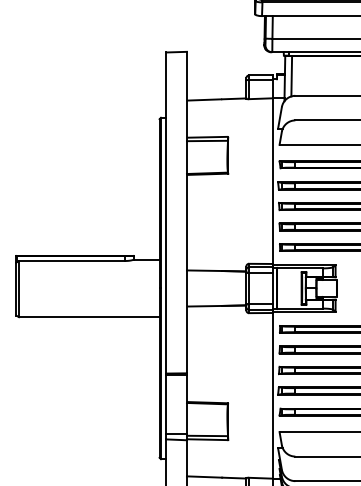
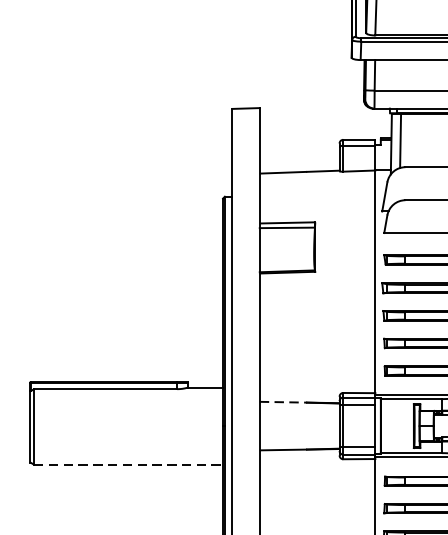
line: (204, 270) -> (283, 401), solid -> dashed
line: (89, 317) -> (128, 465), solid -> dashed

